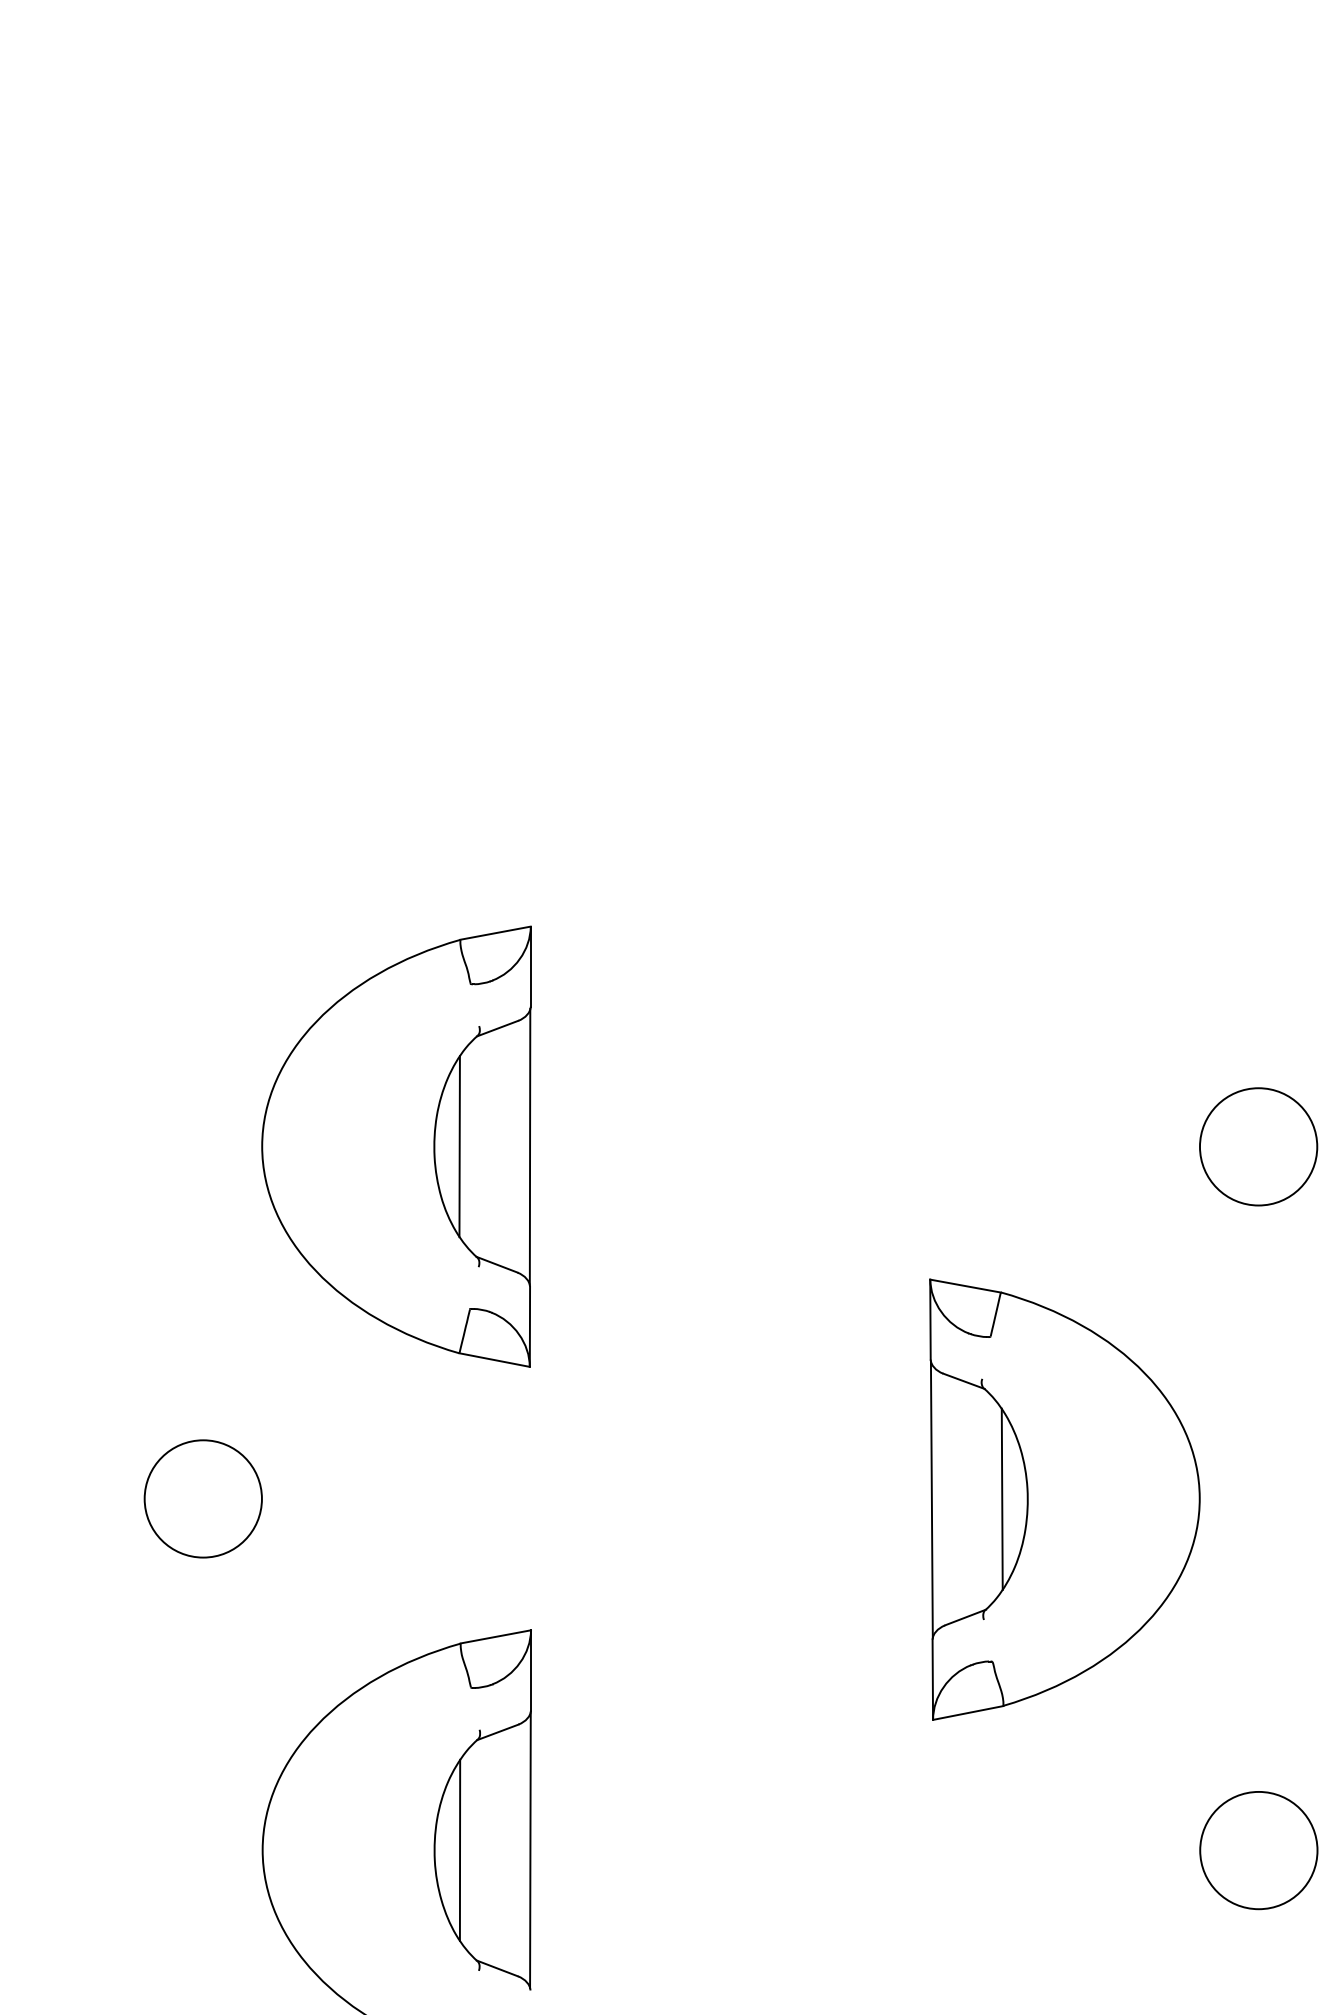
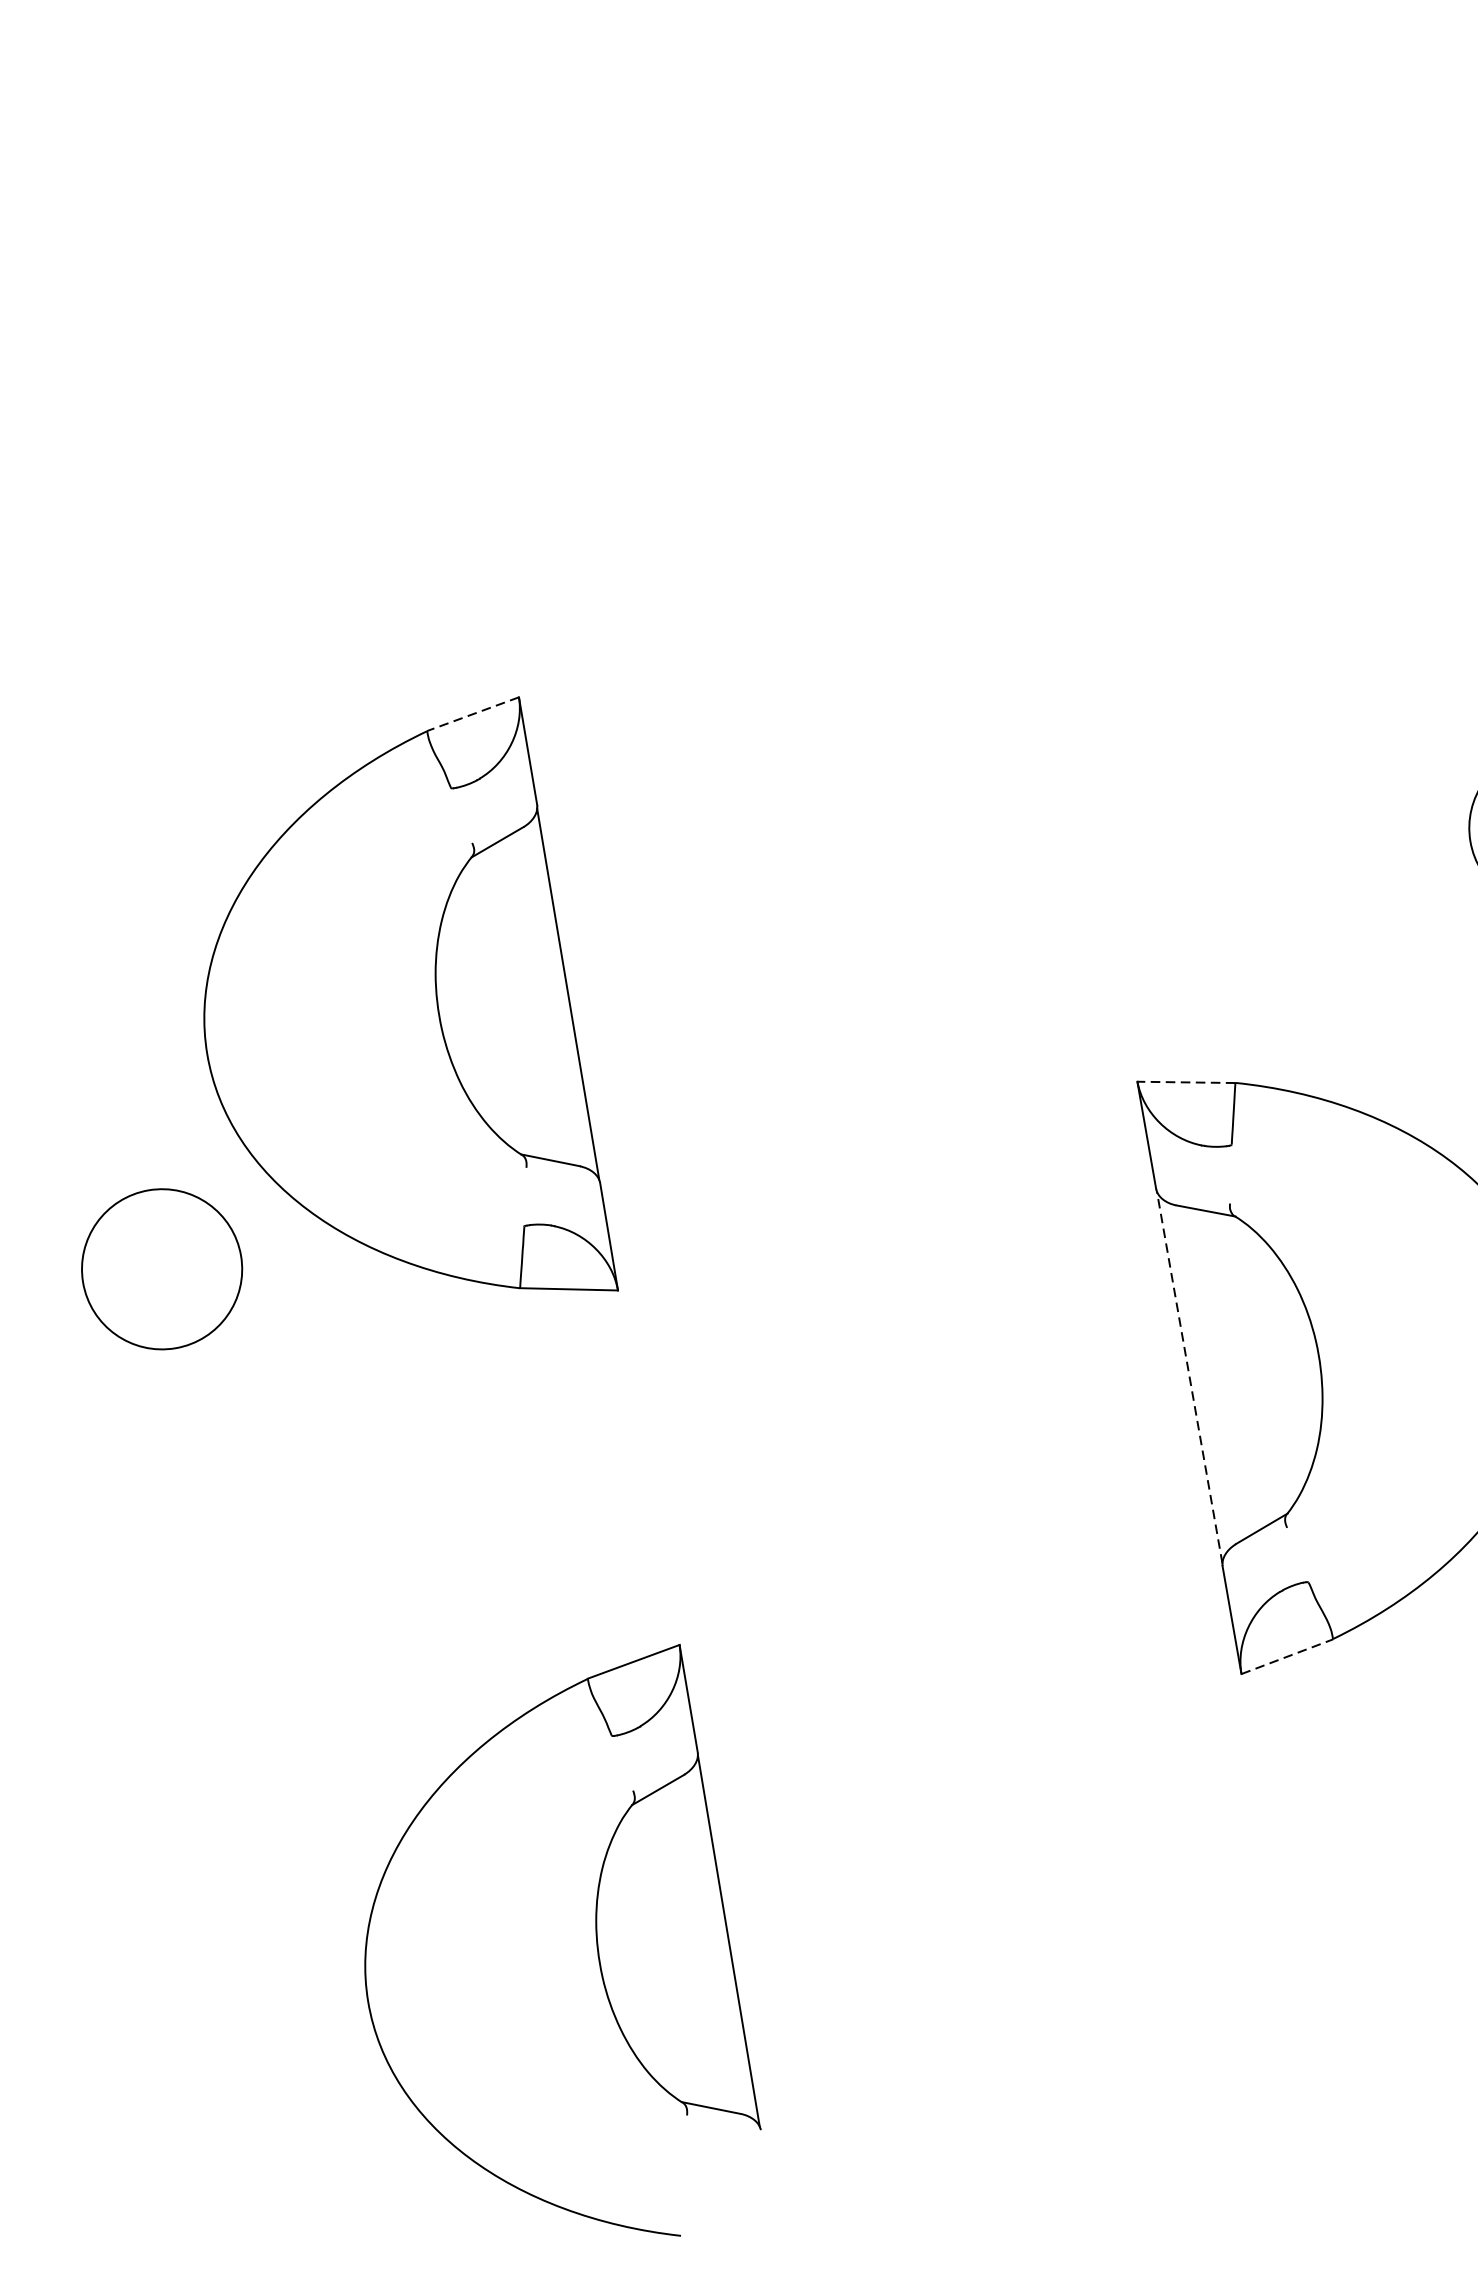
line: (495, 933) -> (473, 714), solid -> dashed
line: (459, 1146) -> (473, 1009), removed
line: (965, 1286) -> (1186, 1082), solid -> dashed
circle: (202, 1498) -> (160, 1268), moved
line: (1001, 1498) -> (1283, 1360), removed
line: (931, 1499) -> (1189, 1377), solid -> dashed
line: (968, 1712) -> (1287, 1656), solid -> dashed
line: (459, 1849) -> (633, 1956), removed

